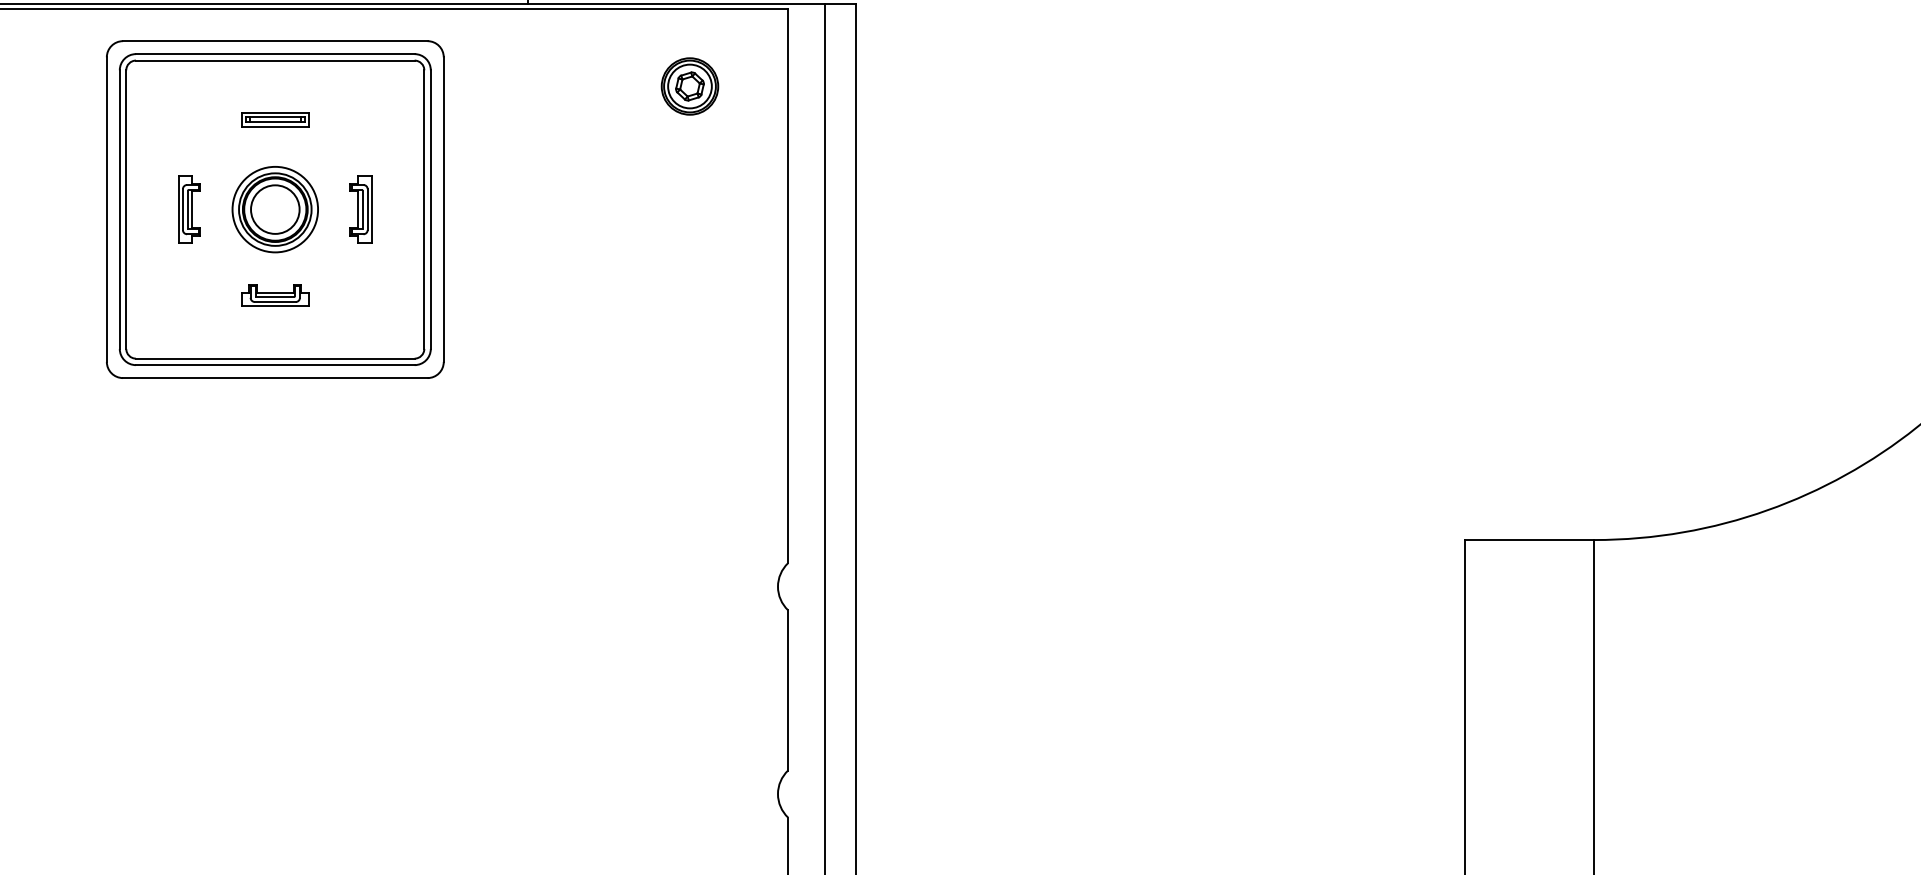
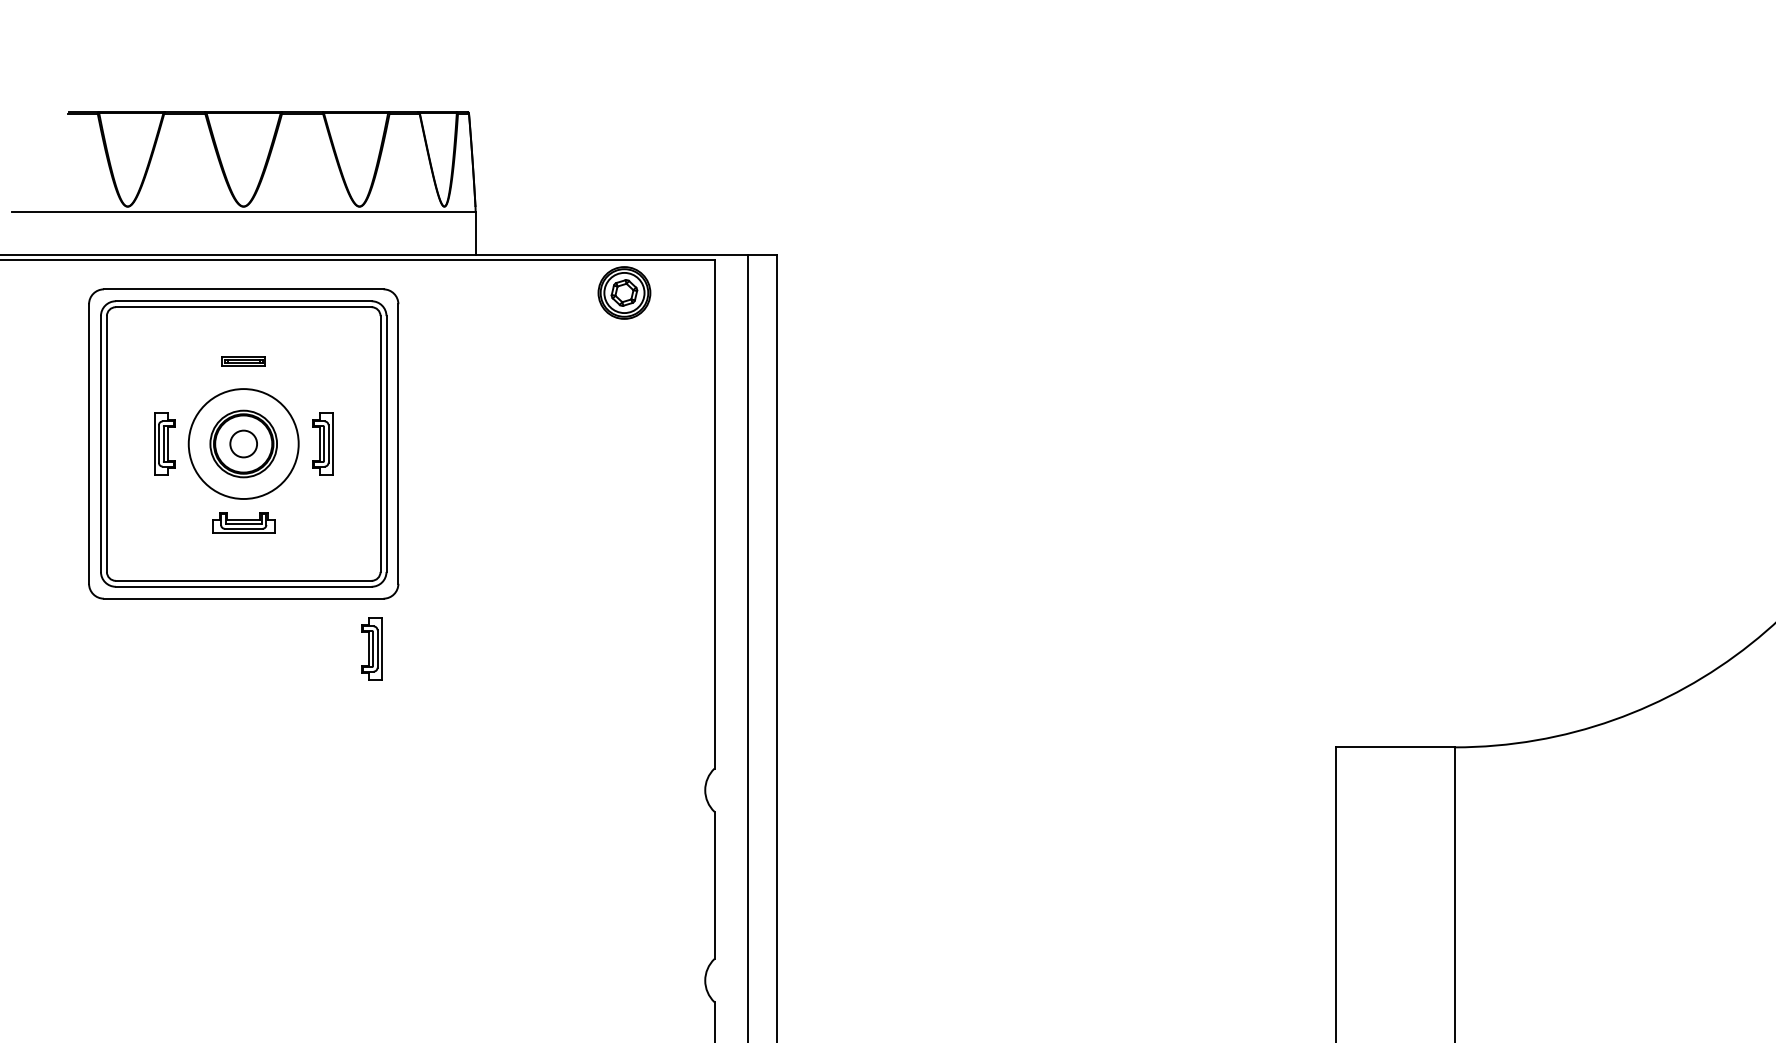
part: (690, 85) -> (624, 292), moved
part: (275, 119) -> (243, 361), size x0.7
circle: (275, 209) -> (243, 443), size x0.6
circle: (275, 209) -> (243, 443), size x1.4
part: (414, 432) -> (371, 648), added

